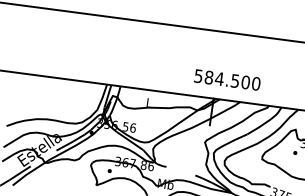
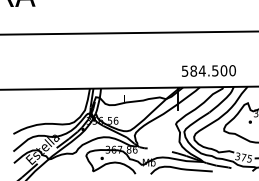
text: (227, 79) -> (208, 70), moved

